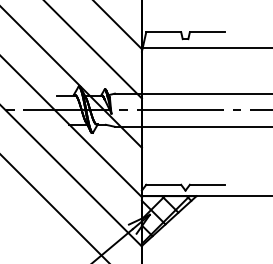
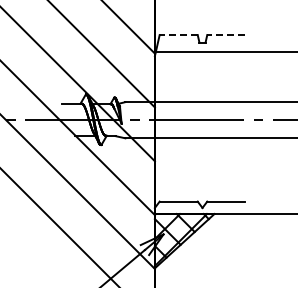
line: (163, 32) -> (178, 35), solid -> dashed
line: (206, 32) -> (225, 35), solid -> dashed

